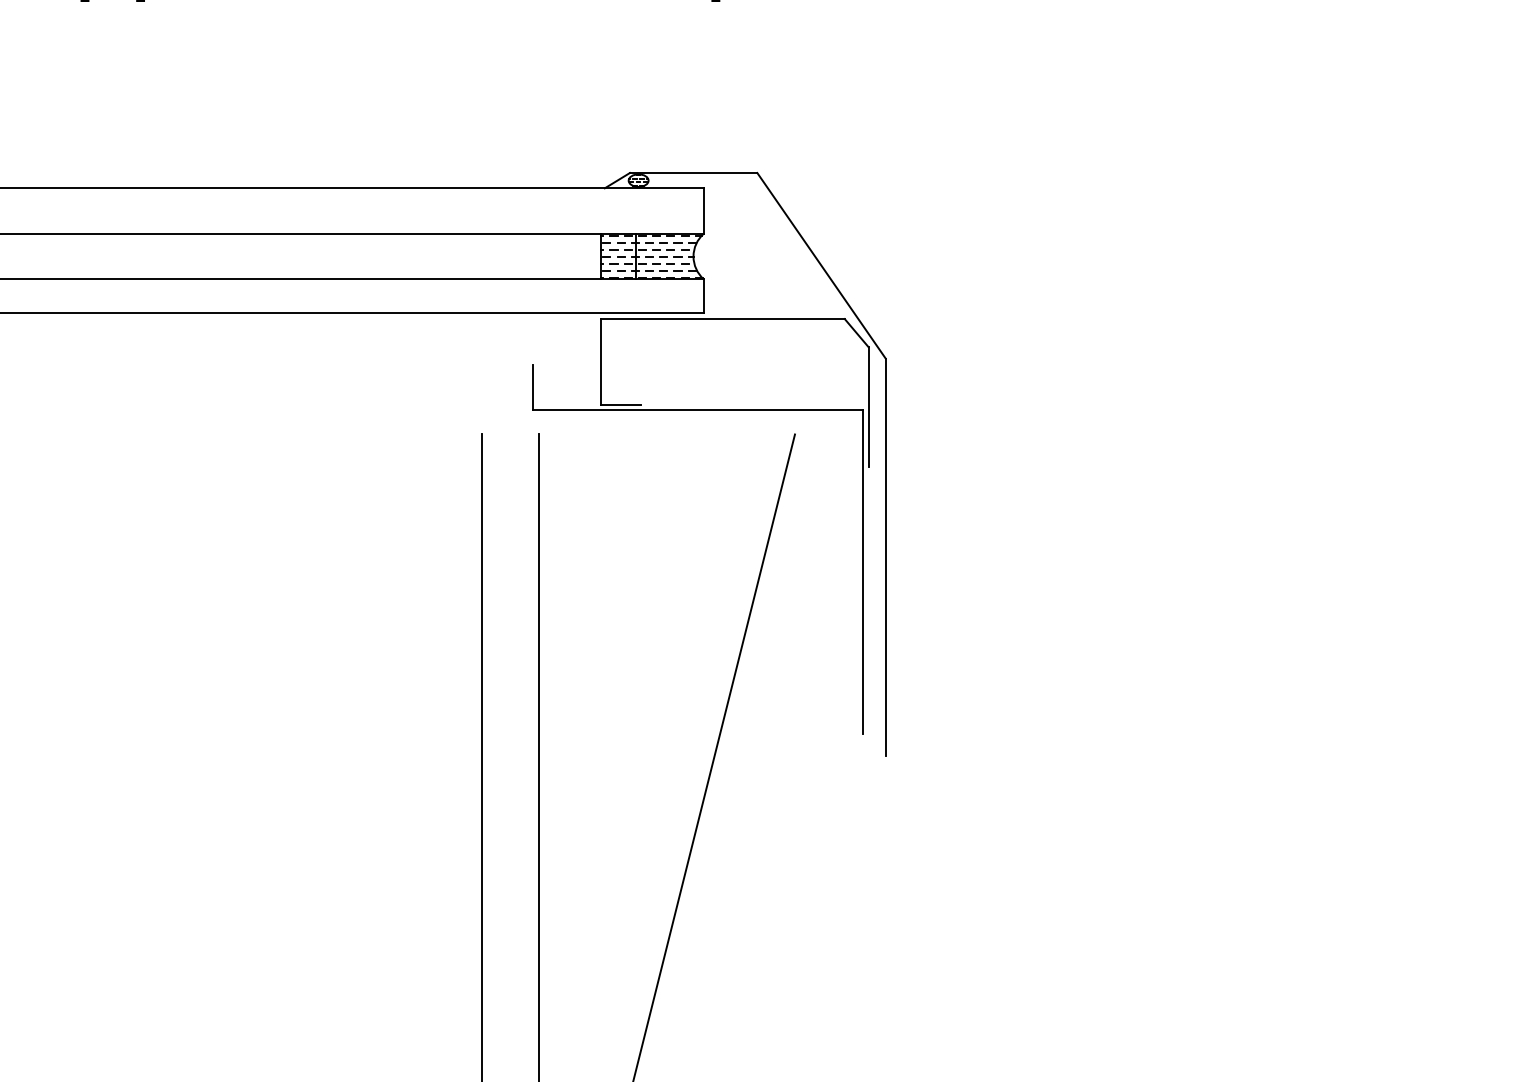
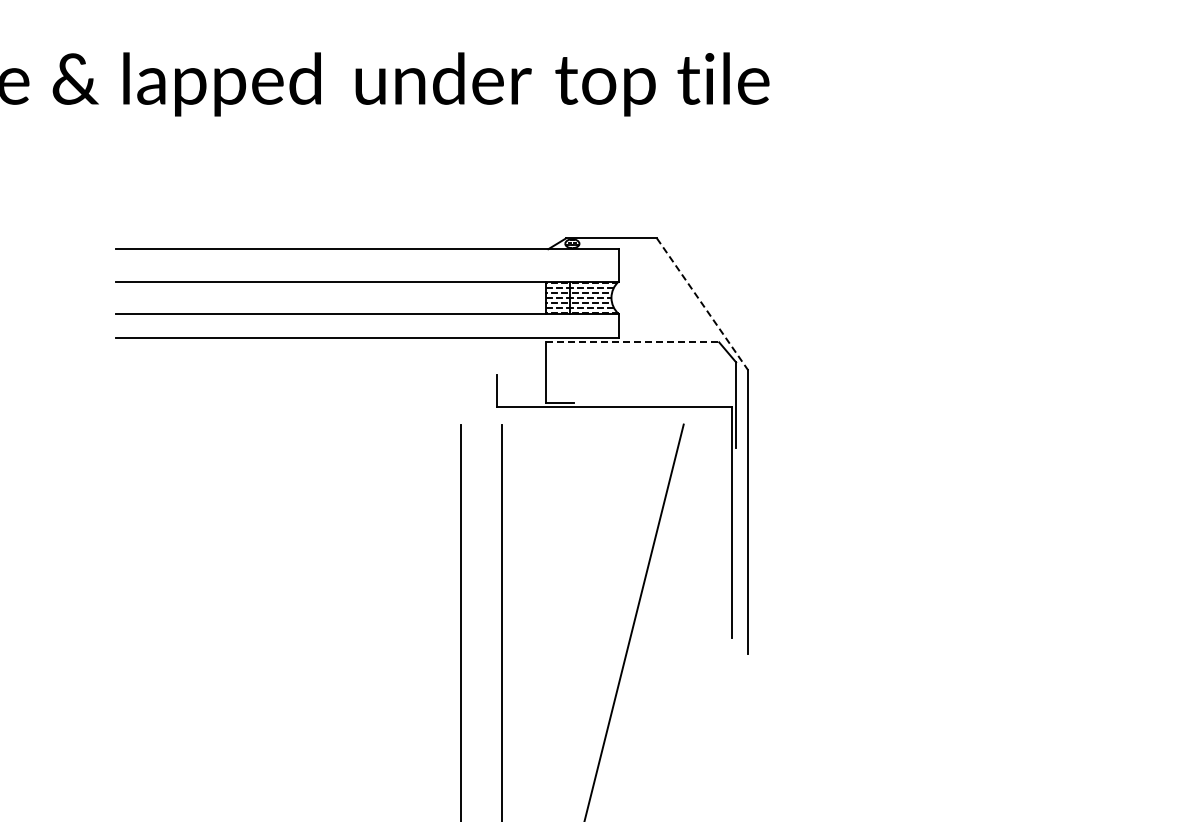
line: (821, 265) -> (702, 304), solid -> dashed
line: (723, 319) -> (632, 342), solid -> dashed

